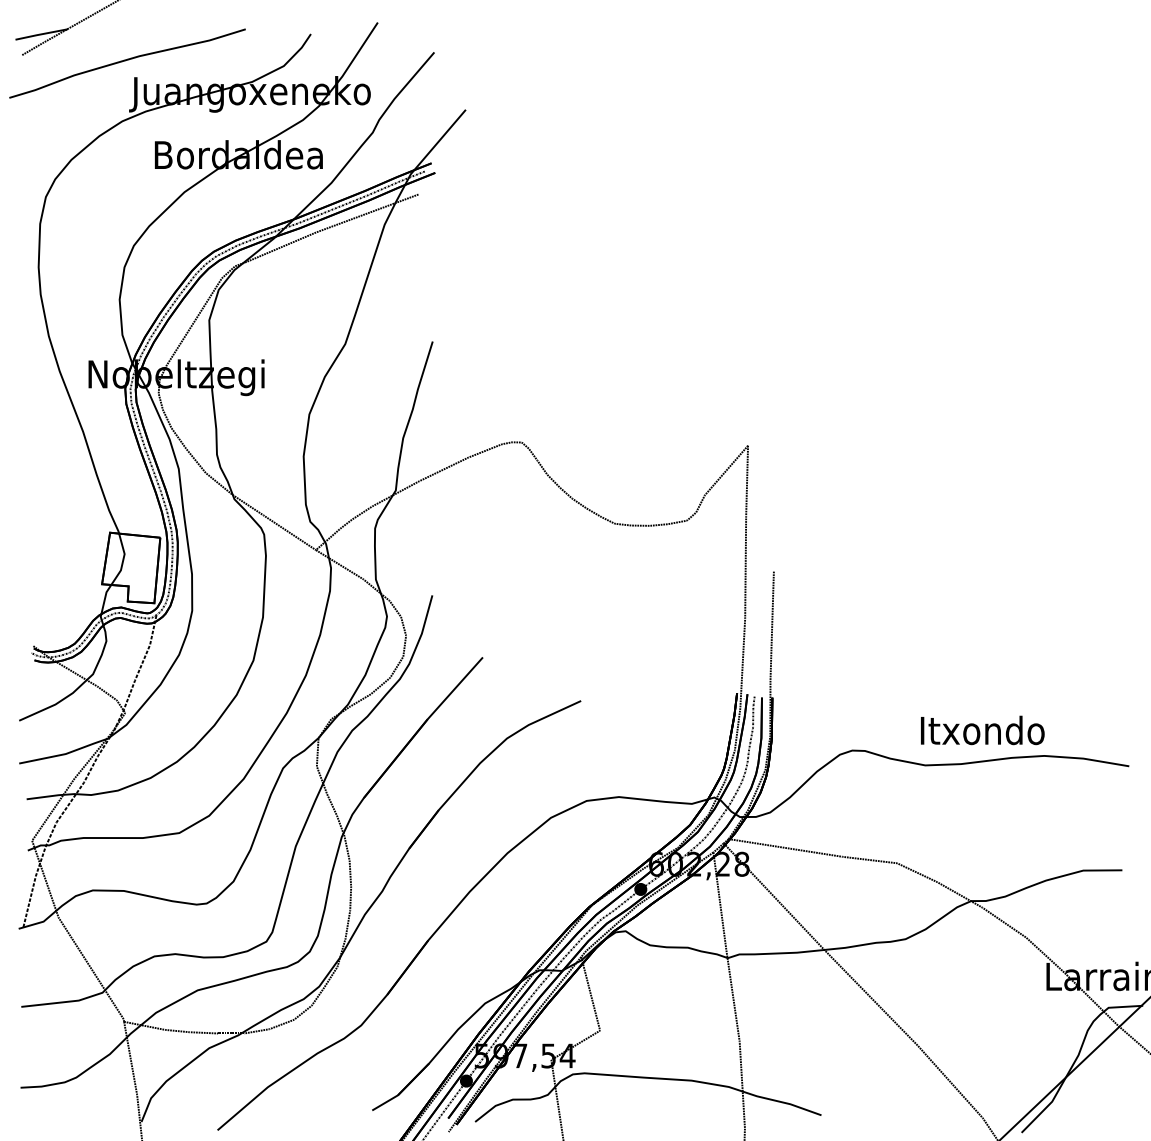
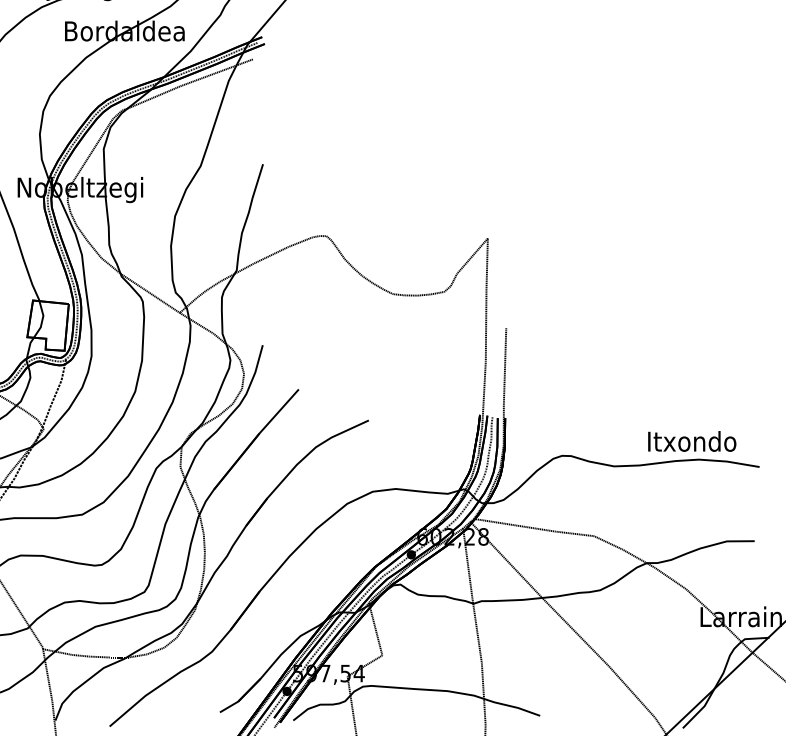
text: (982, 730) -> (692, 441), moved

